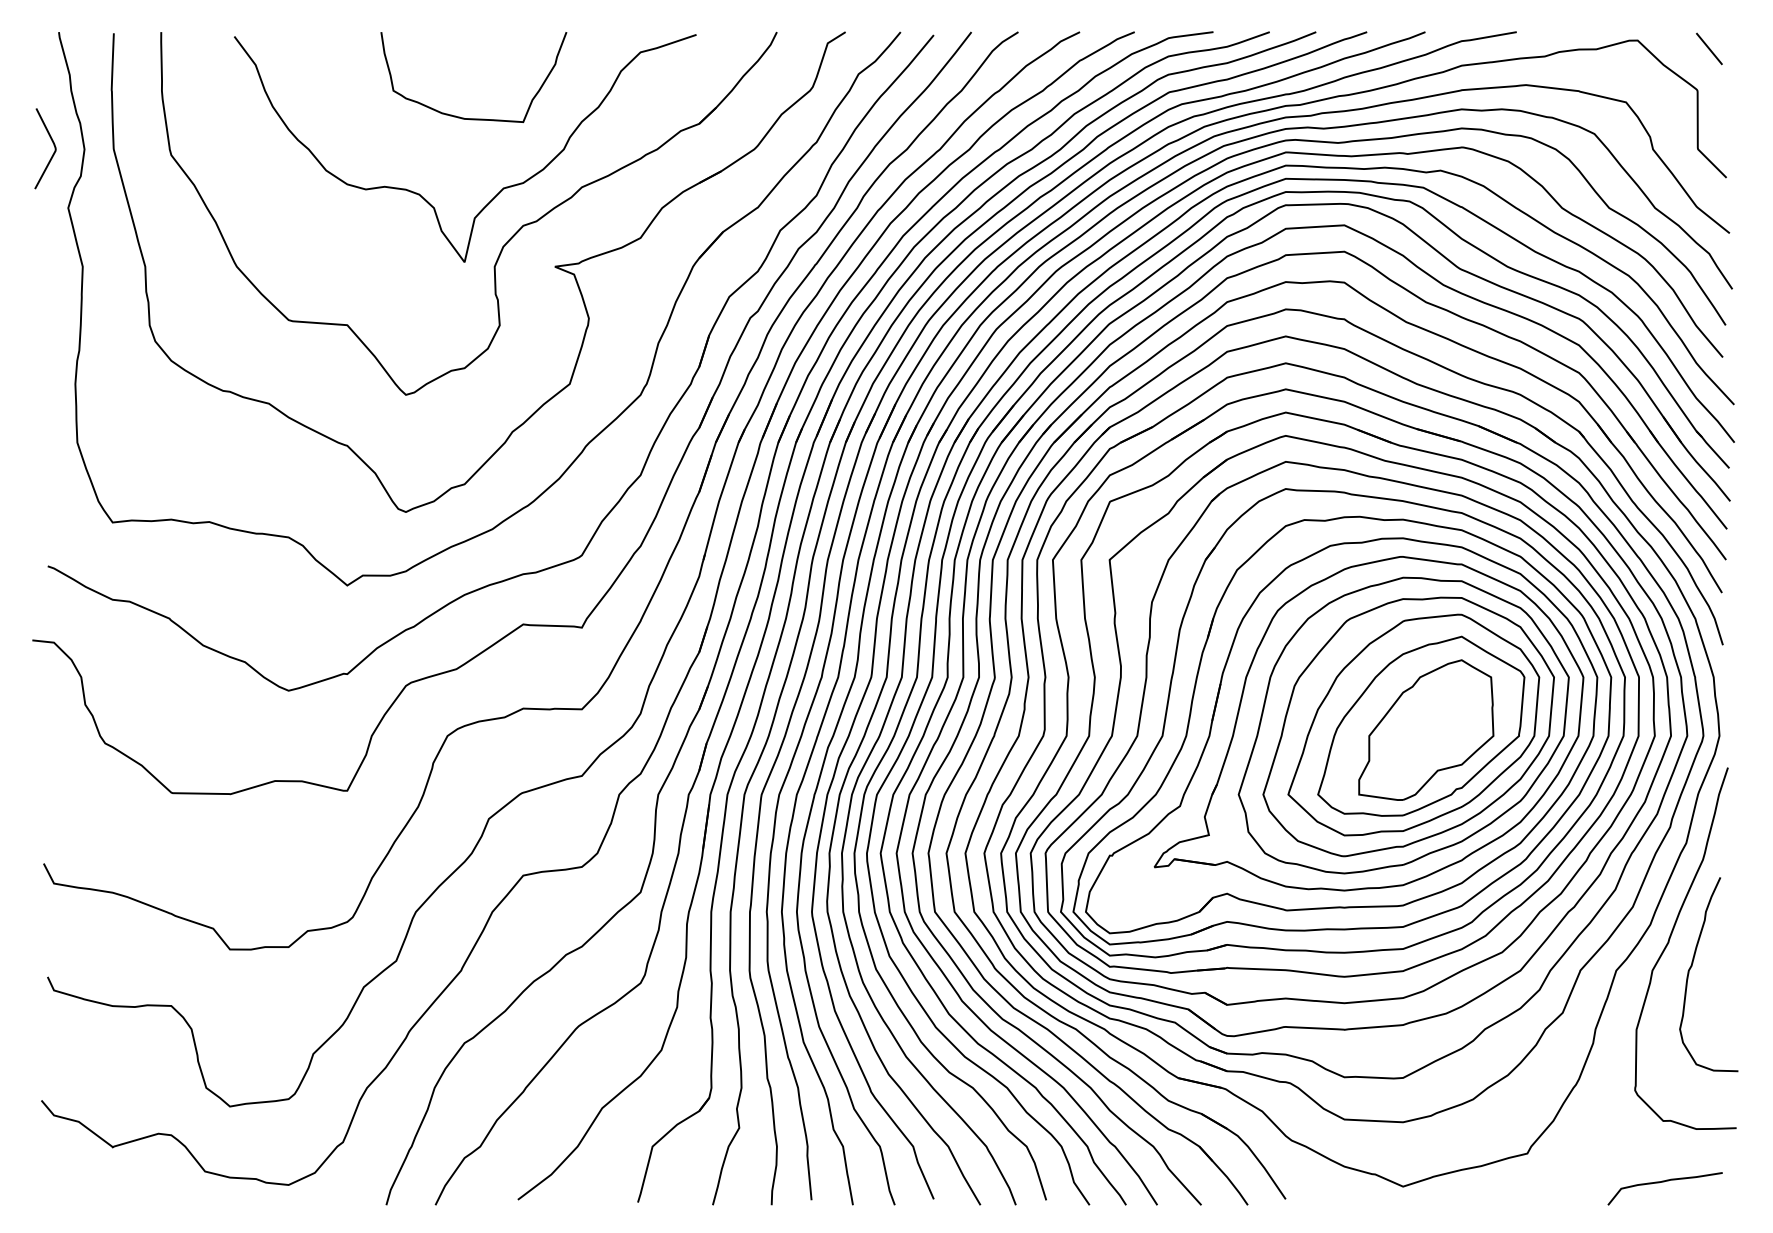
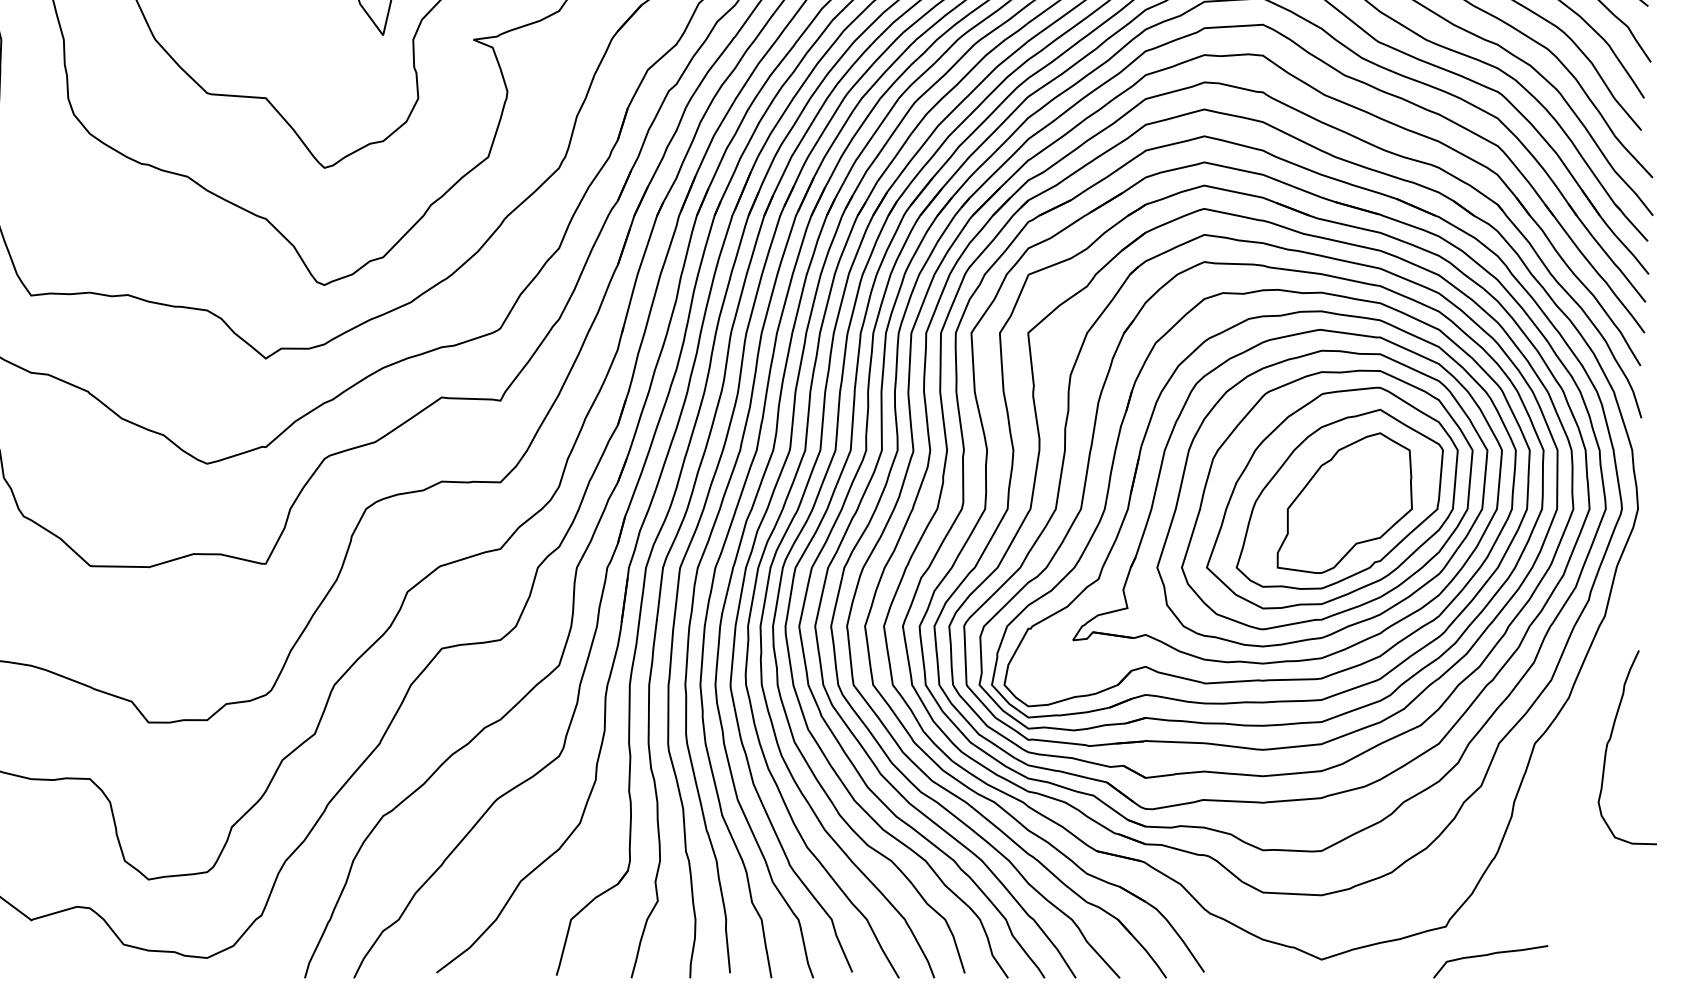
curve: (1669, 942) -> (1588, 715), removed
curve: (1664, 1182) -> (1490, 955), moved

